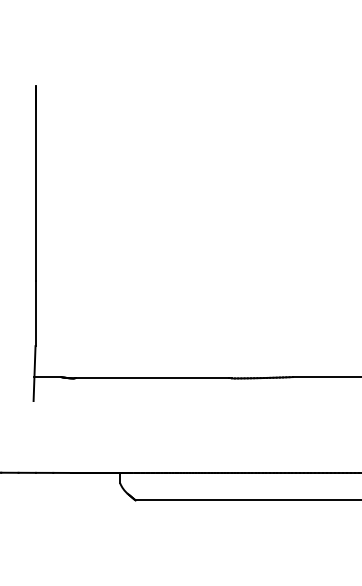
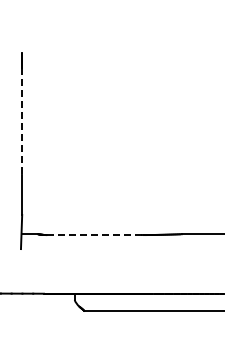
line: (36, 195) -> (22, 121), solid -> dashed
line: (153, 379) -> (95, 235), solid -> dashed

